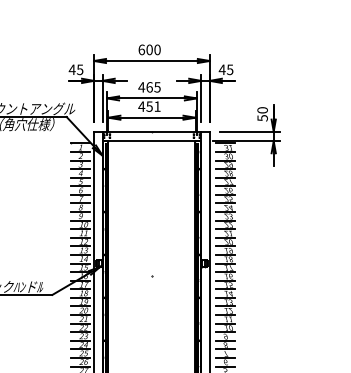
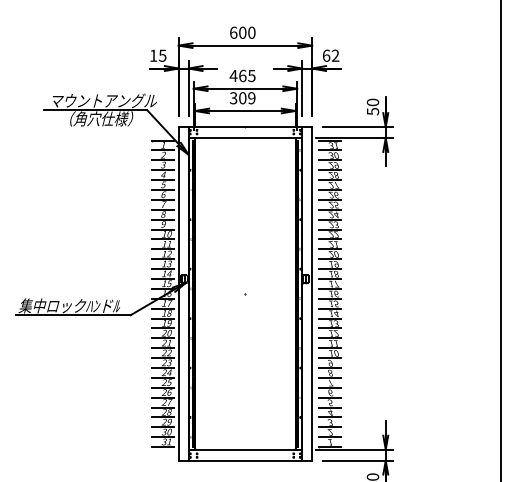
text: (72, 69) -> (153, 55), 45 -> 15
text: (225, 69) -> (330, 55), 45 -> 62
text: (149, 106) -> (242, 98), 451 -> 309

